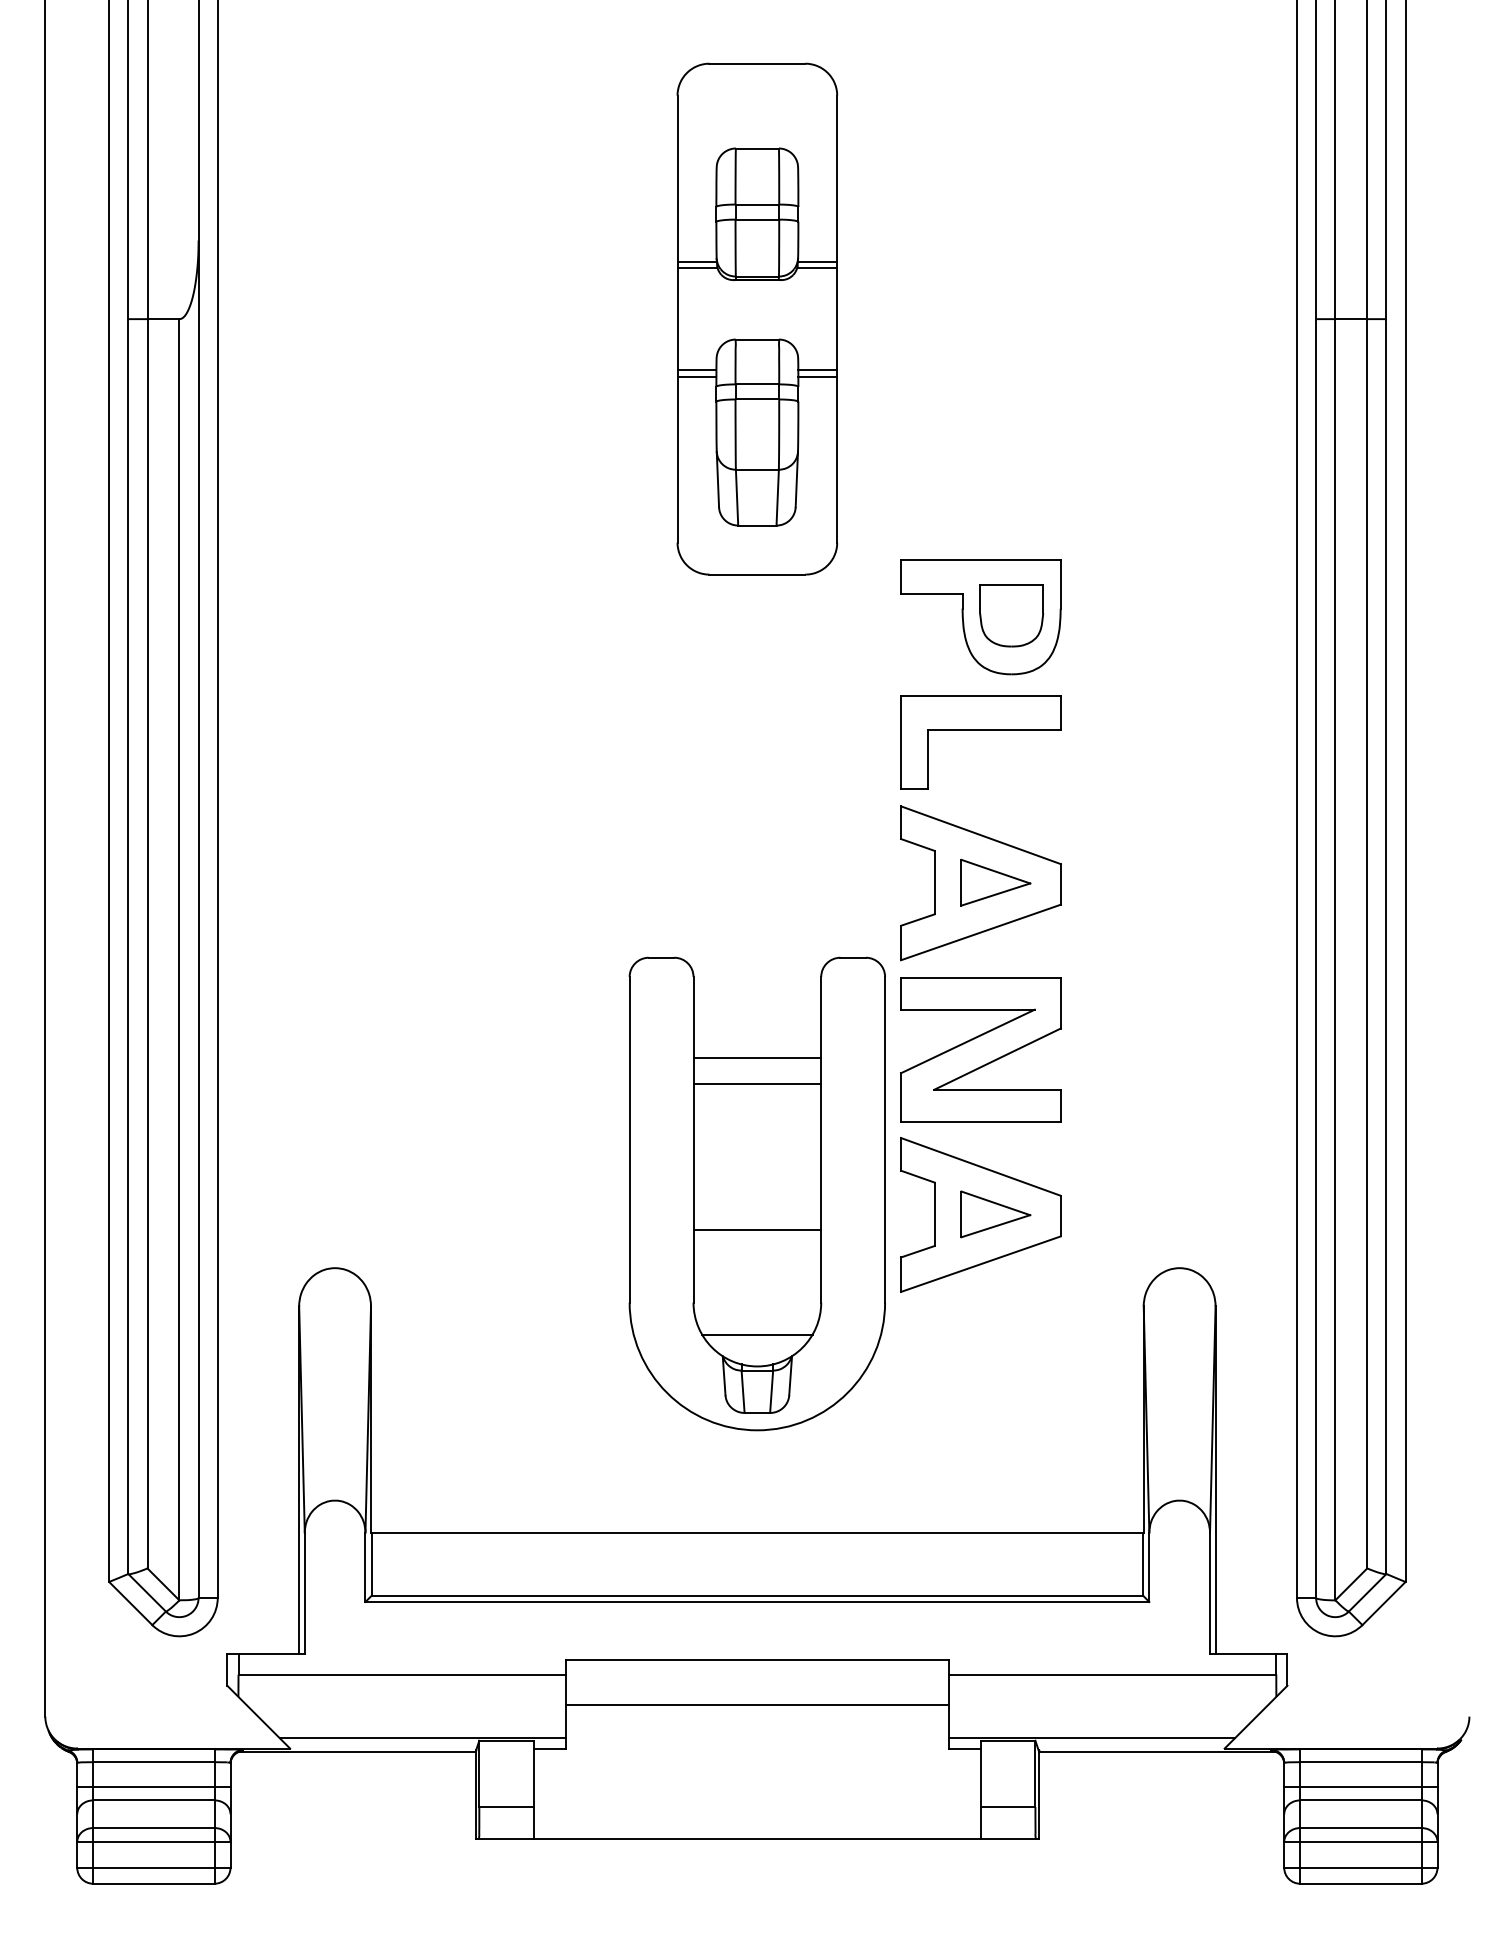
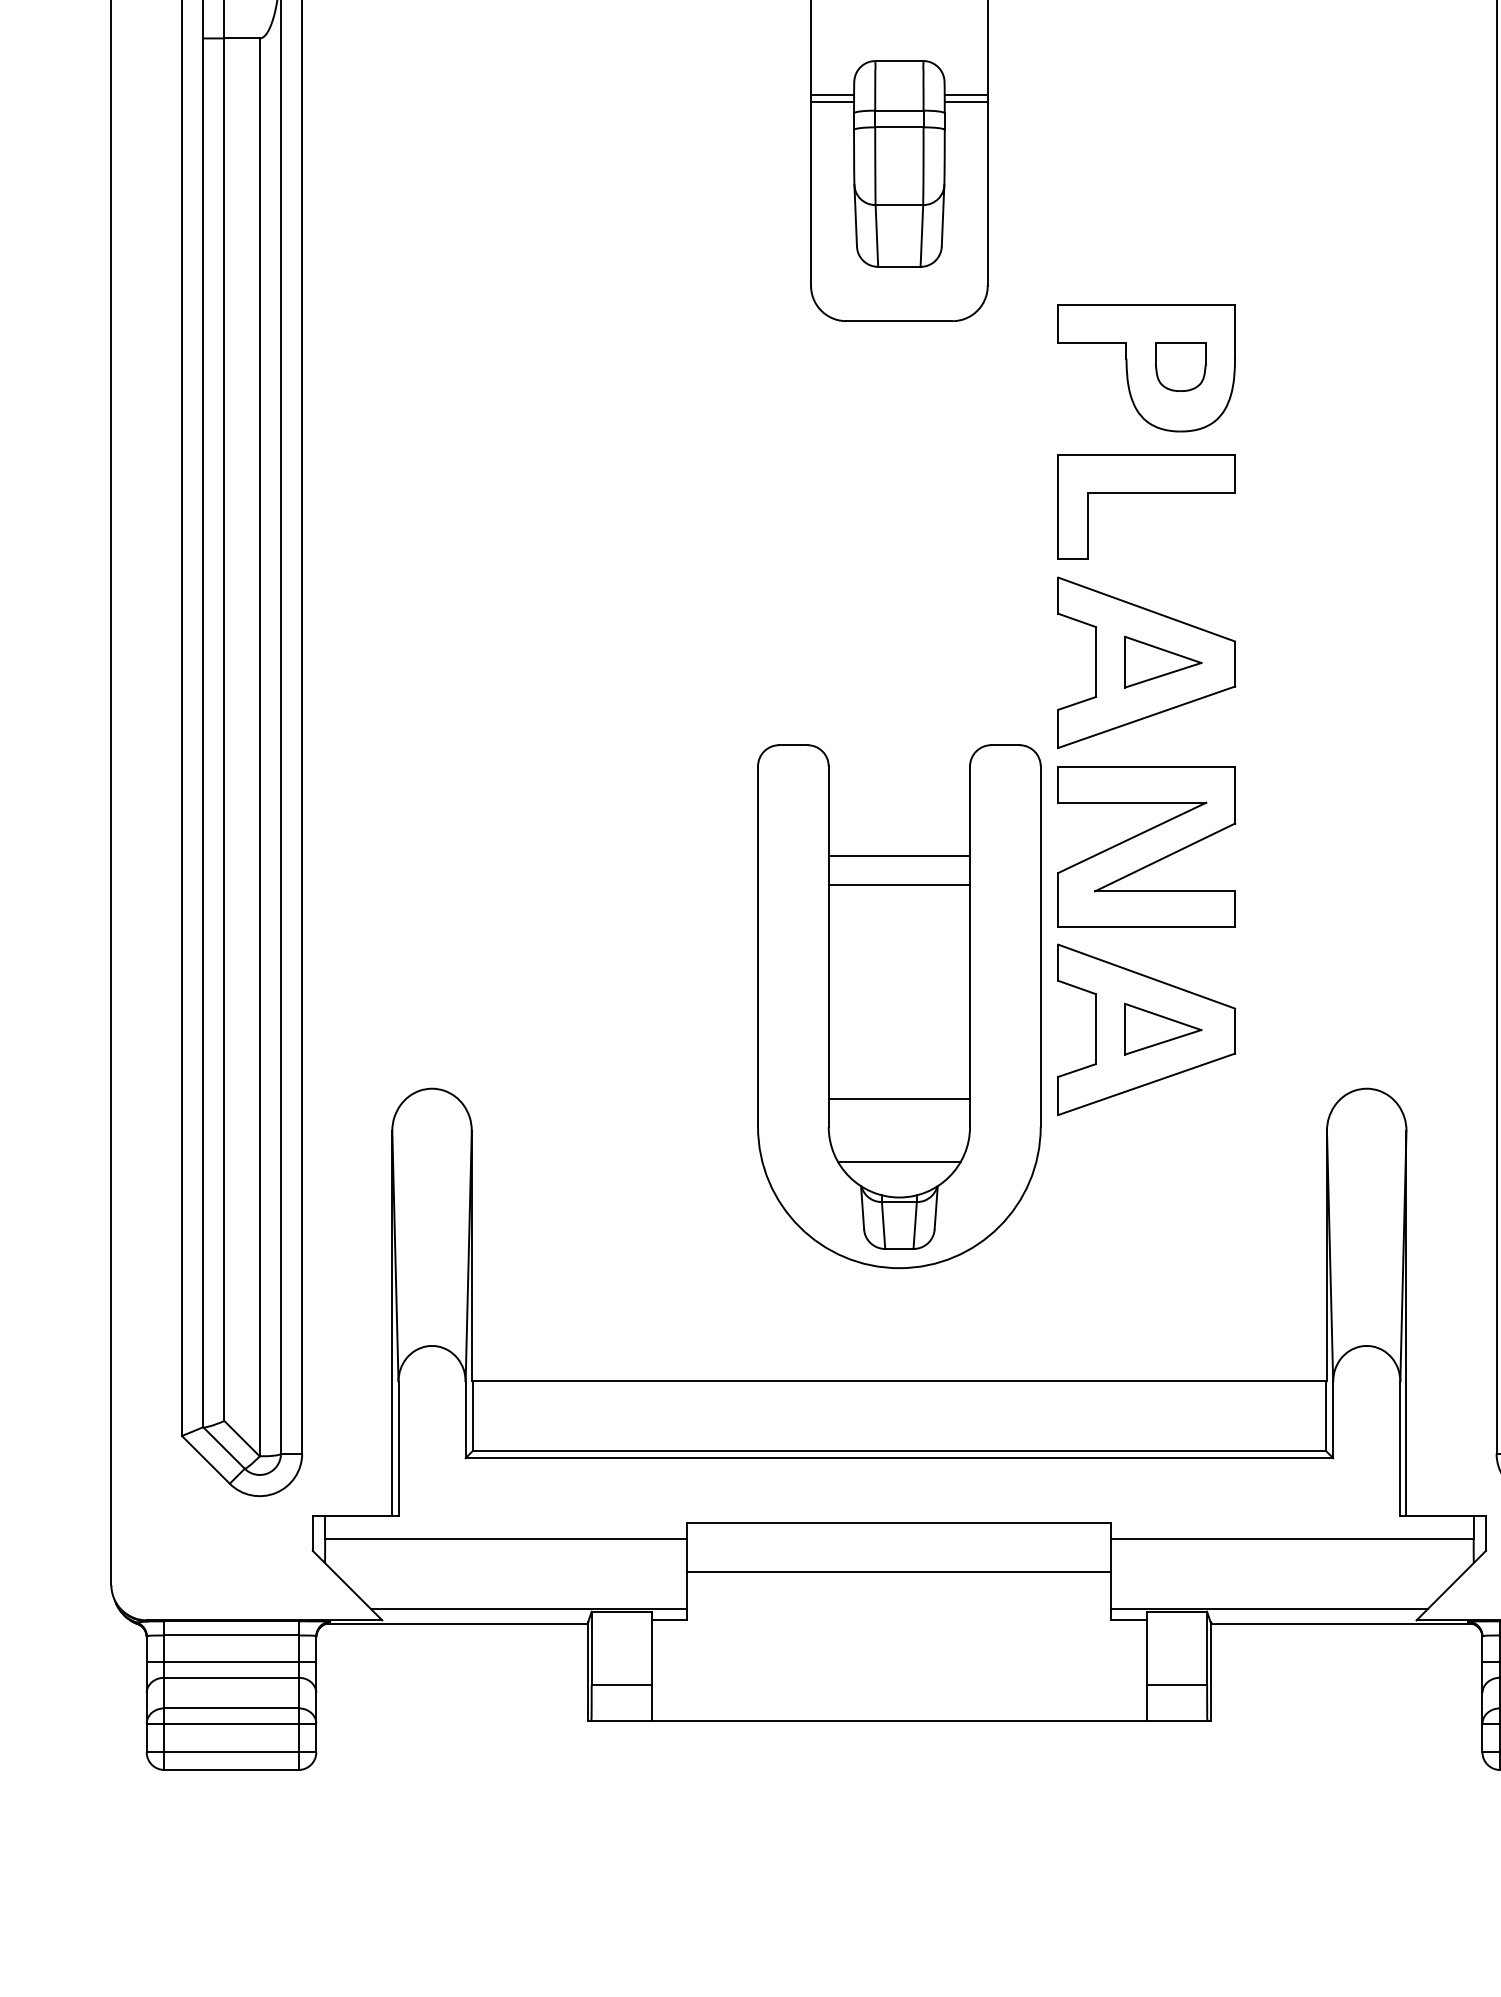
part: (1011, 615) -> (1180, 366), size x0.71
line: (757, 1230) -> (899, 1099), moved

